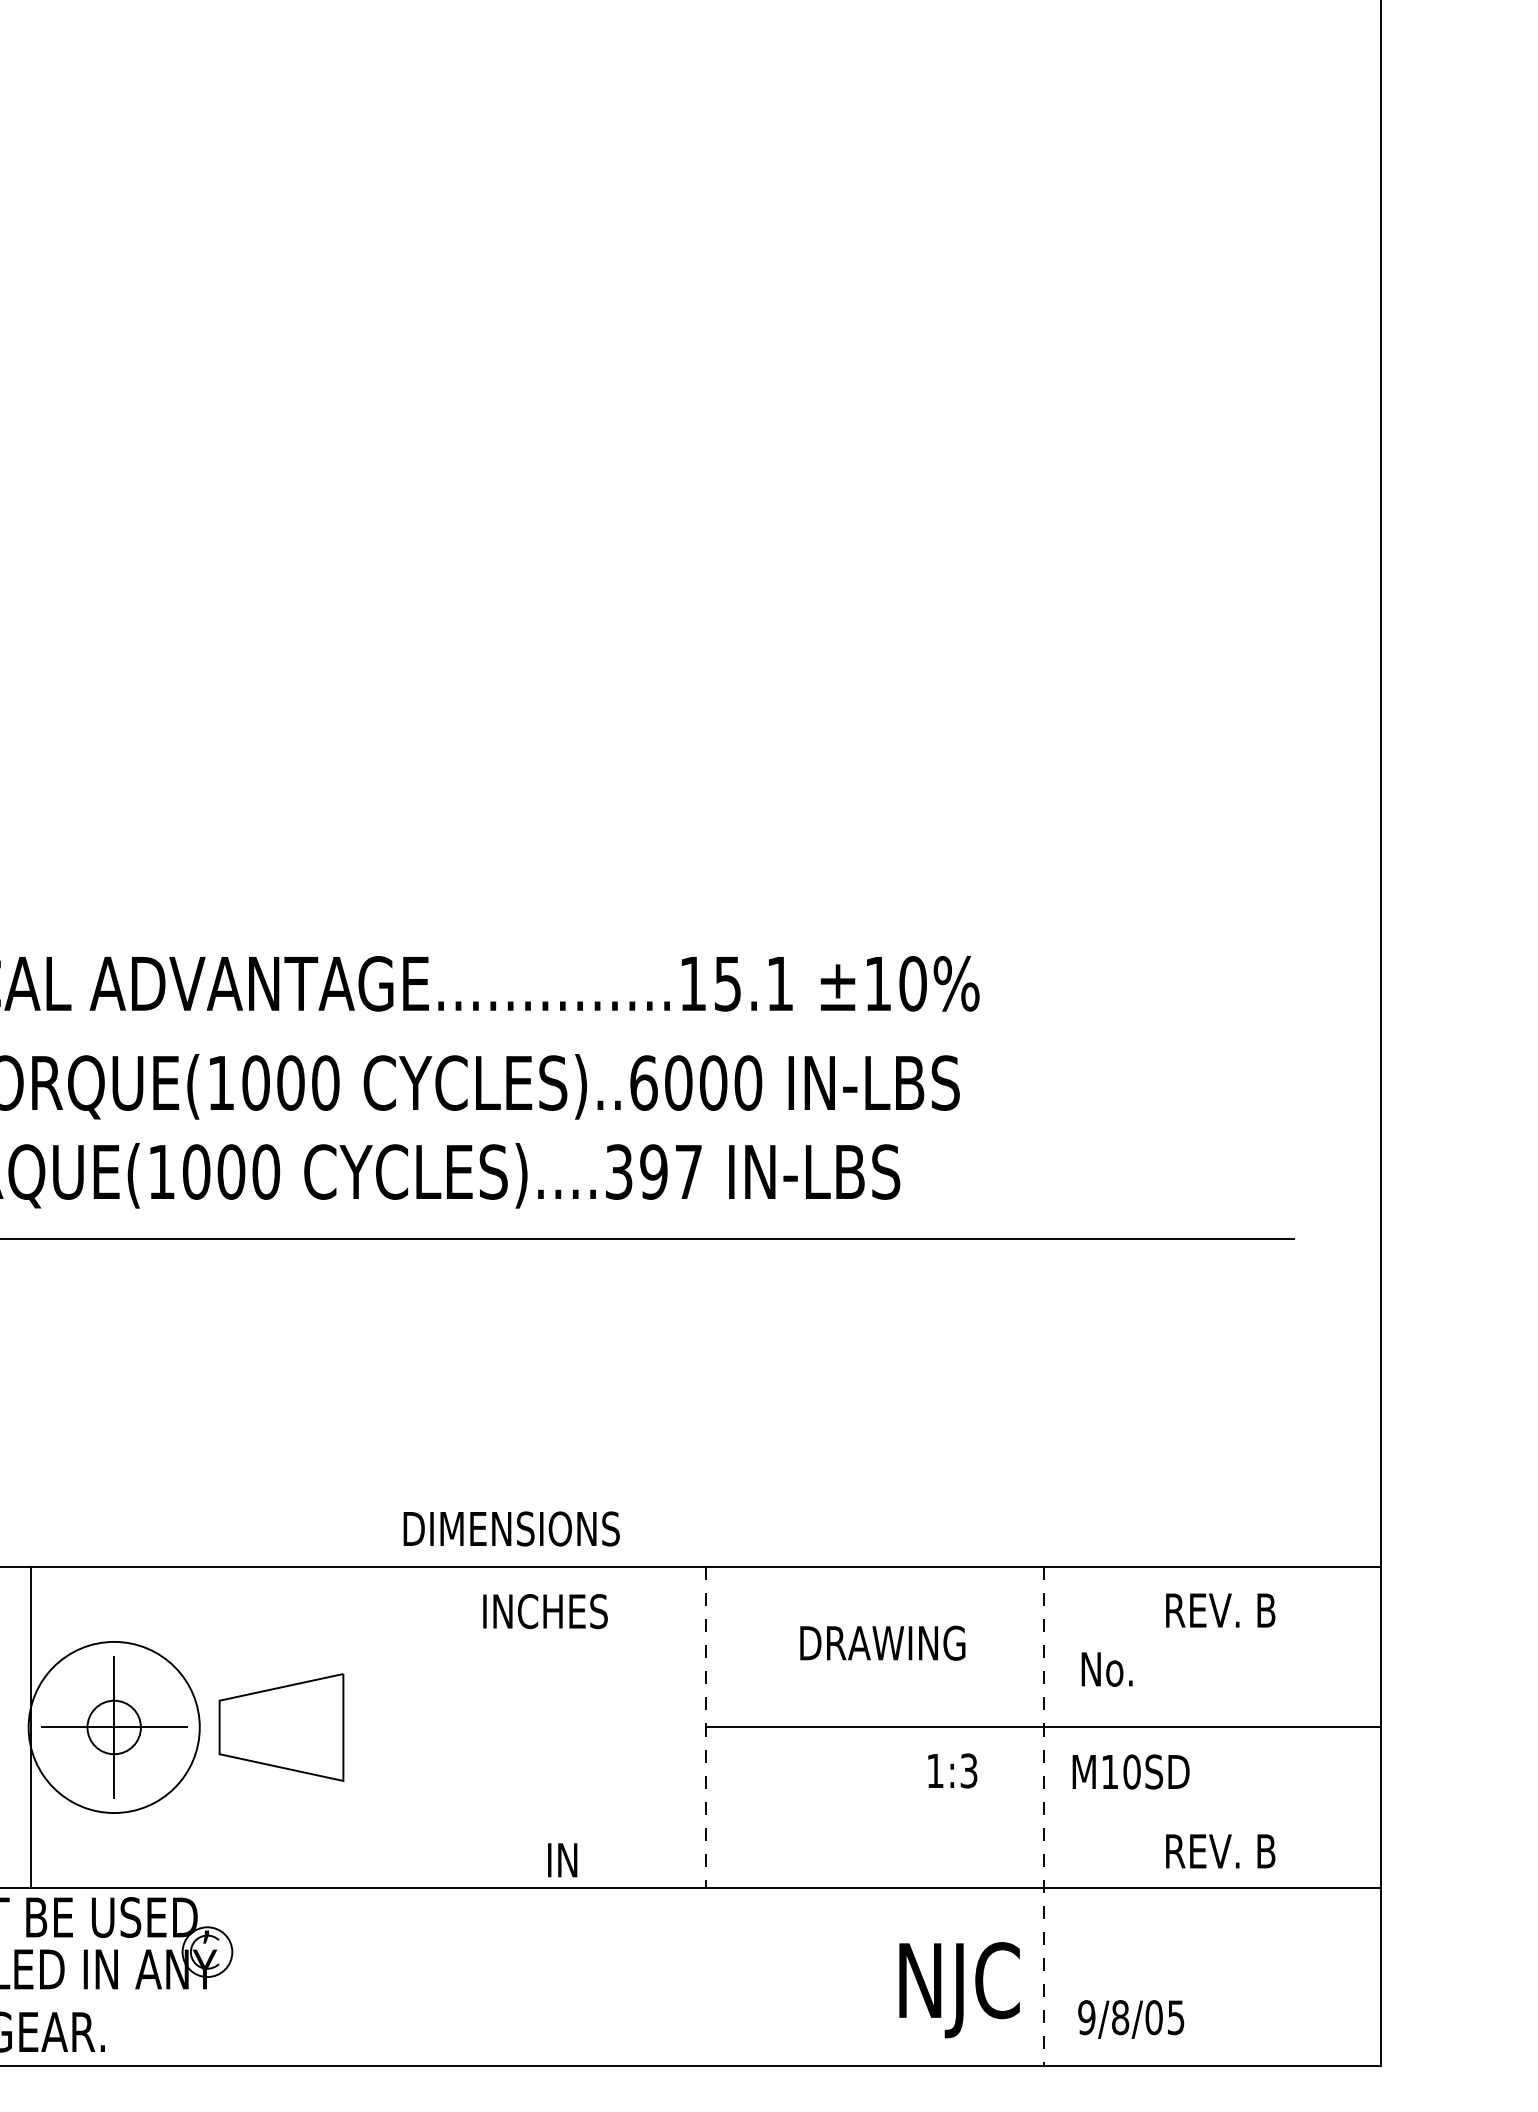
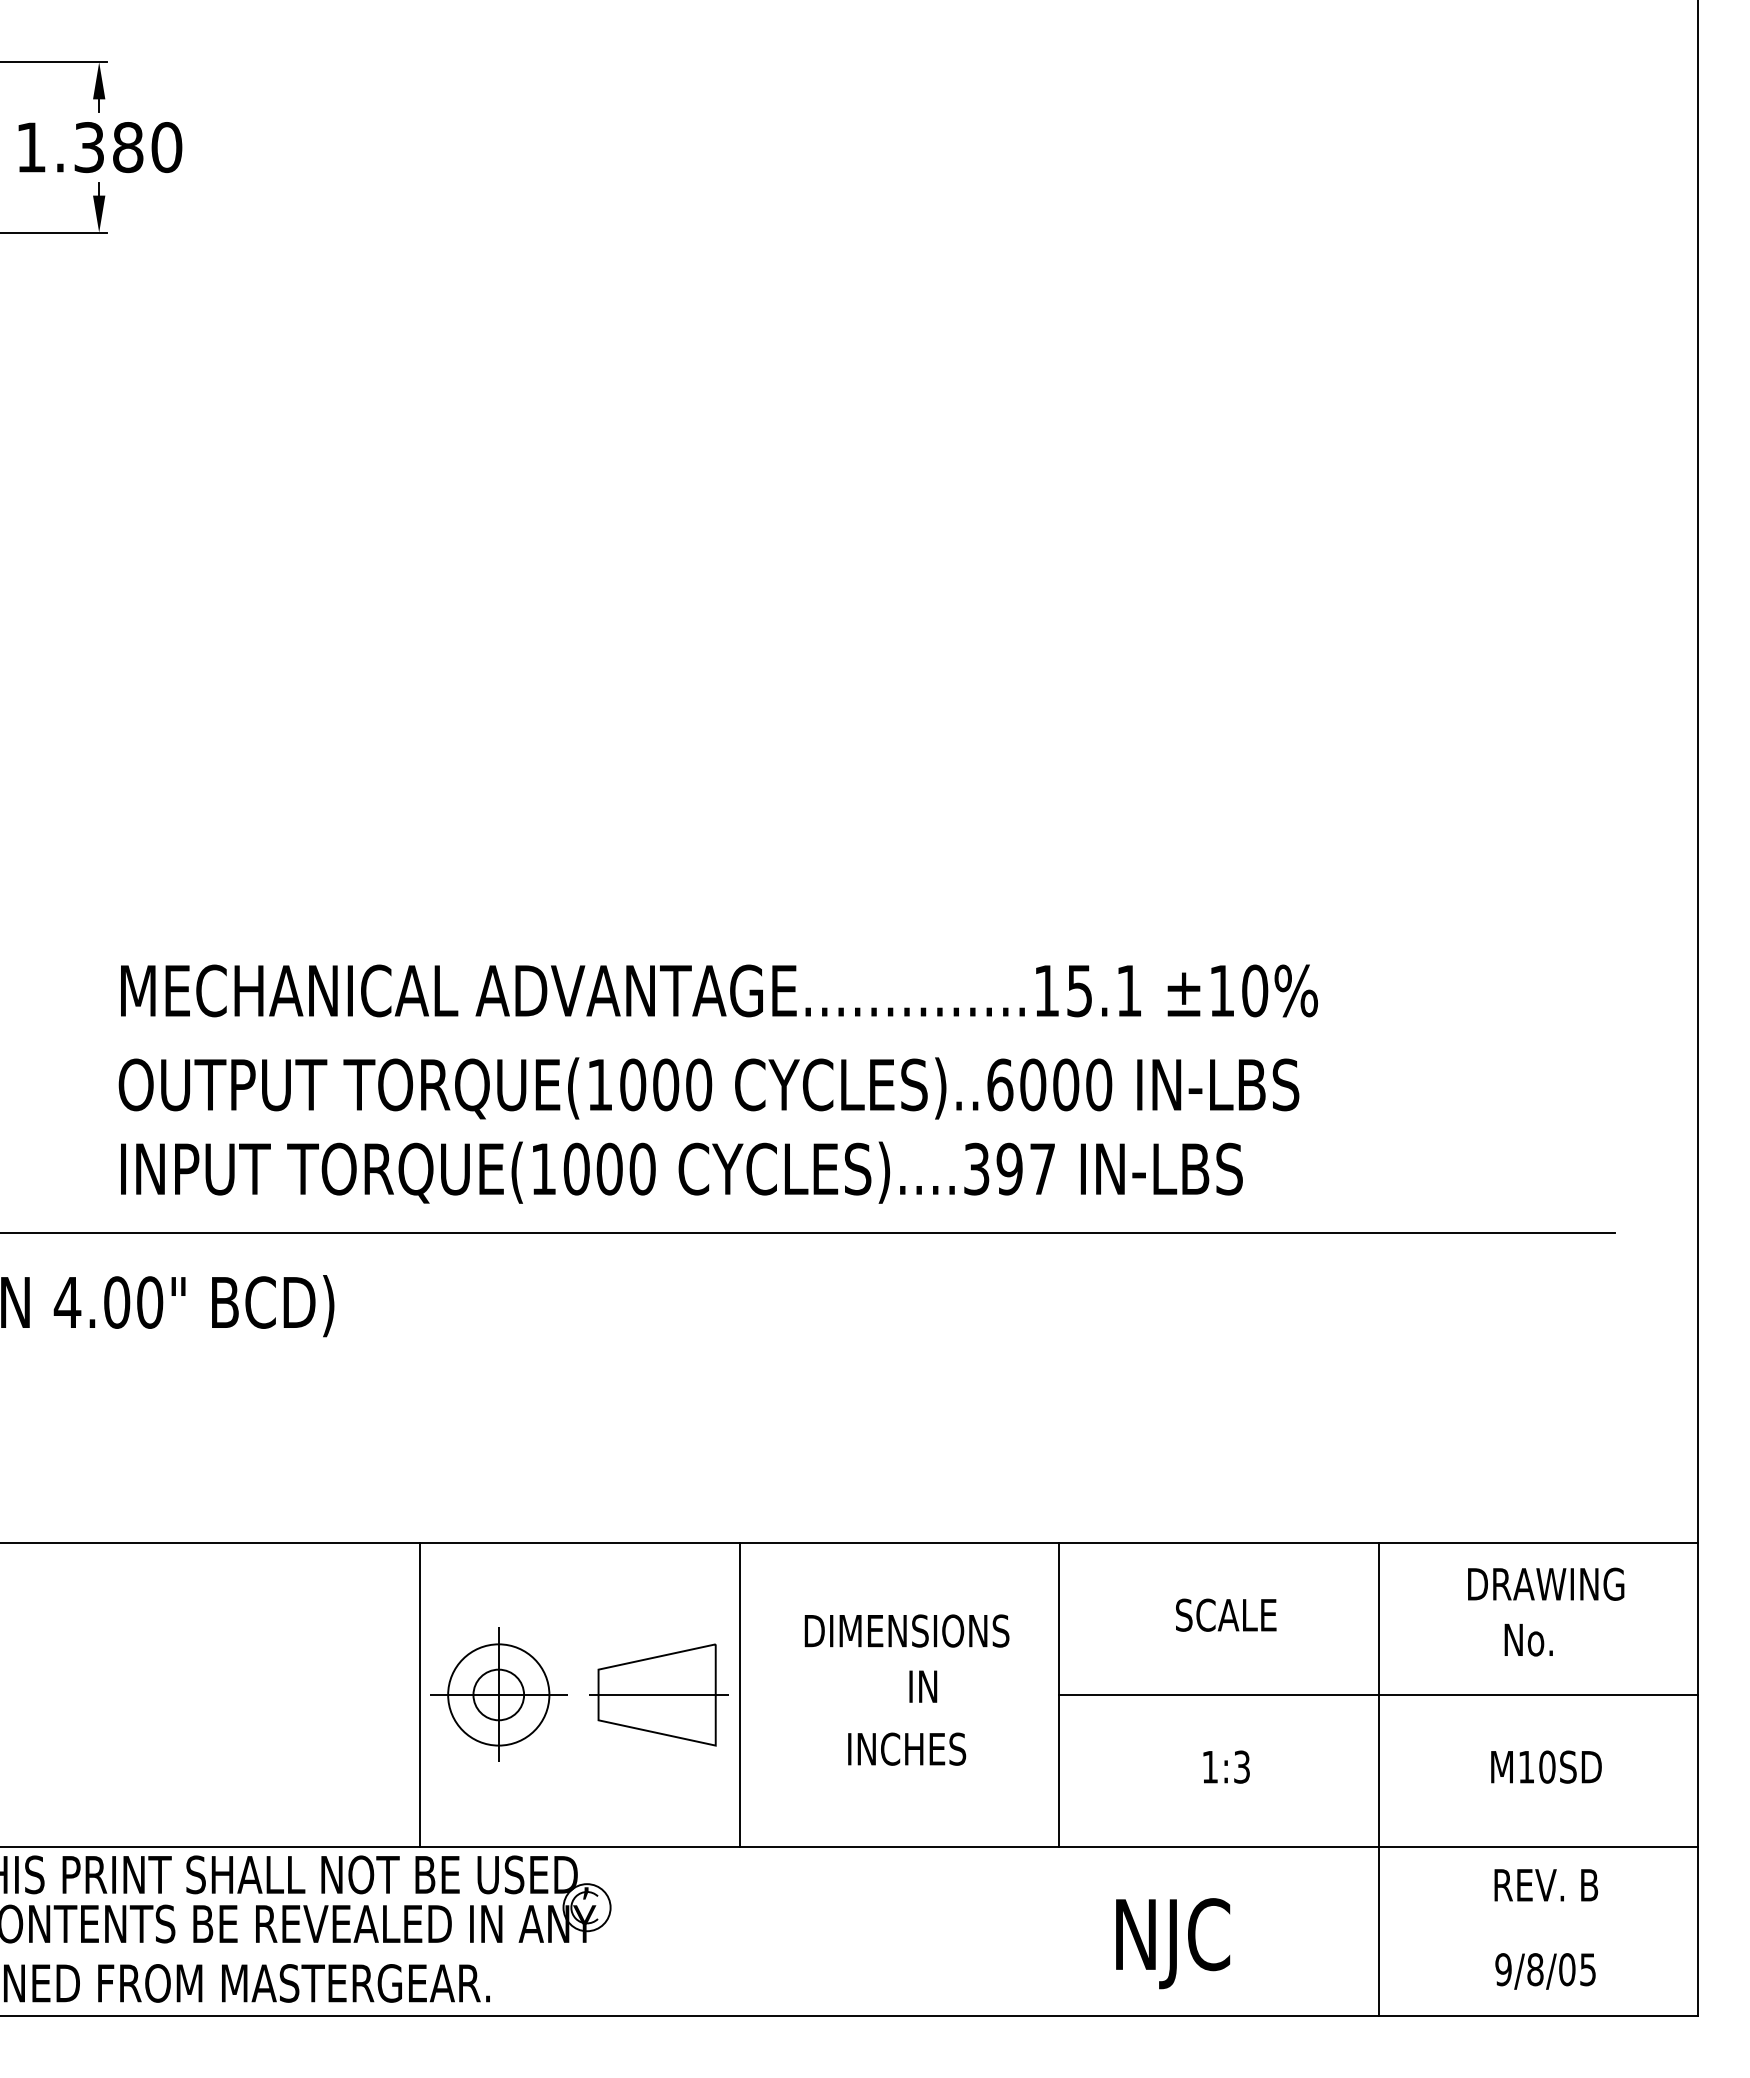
text: (511, 1528) -> (906, 1630), moved
text: (1220, 1609) -> (1546, 1583), REV. B -> DRAWING
text: (545, 1610) -> (907, 1748), moved
text: (882, 1642) -> (1226, 1614), DRAWING -> SCALE
text: (1106, 1669) -> (1528, 1640), moved
circle: (113, 1726) -> (498, 1694), size x0.62
line: (282, 1726) -> (658, 1694), added
line: (368, 1726) -> (739, 1694), added
line: (706, 1726) -> (1059, 1694), dashed -> solid
text: (952, 1770) -> (1226, 1766), moved
text: (1131, 1771) -> (1546, 1766), moved
line: (1044, 1816) -> (1379, 1779), dashed -> solid
text: (1219, 1851) -> (1545, 1885), moved
text: (562, 1860) -> (923, 1686), moved
text: (960, 1989) -> (1173, 1943), moved
text: (1131, 2019) -> (1545, 1971), moved

